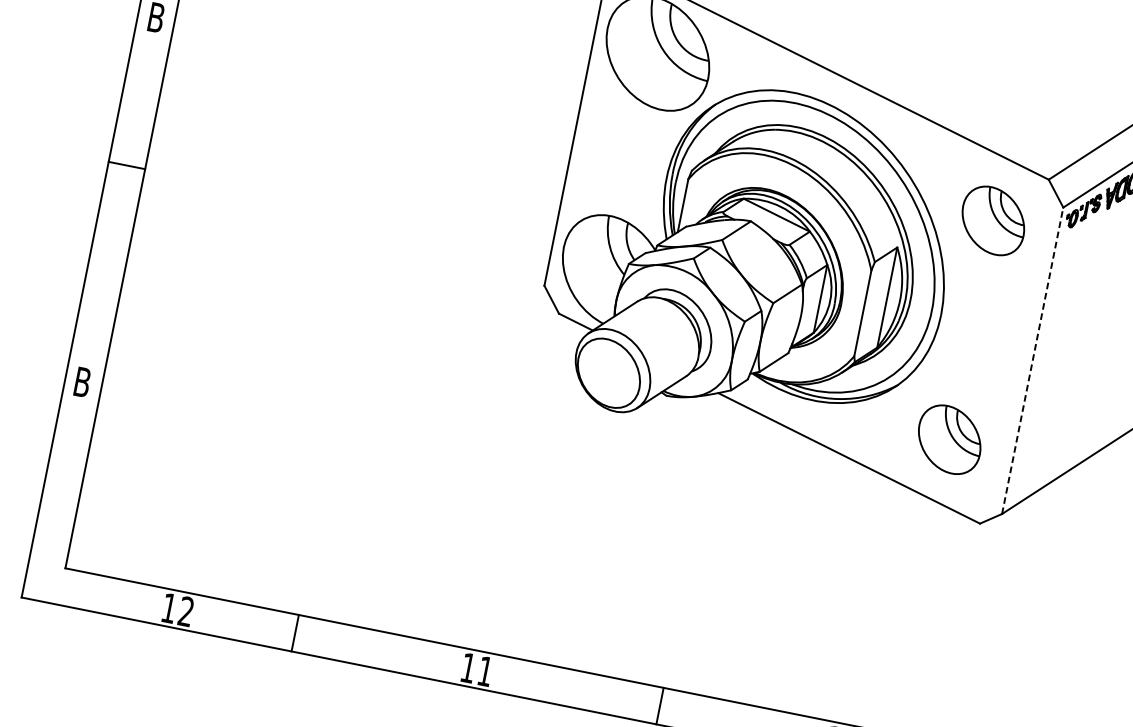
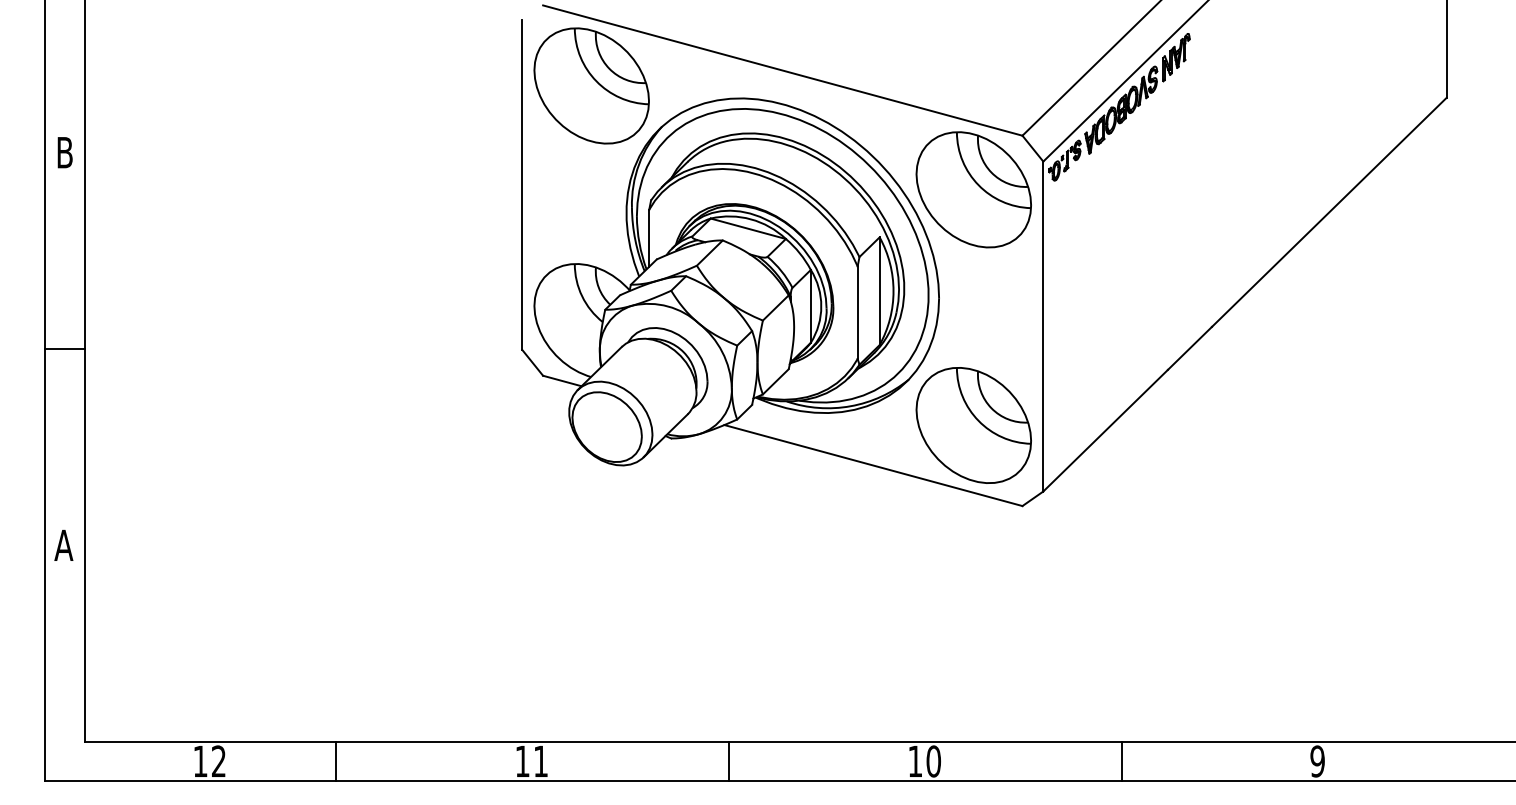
line: (126, 165) -> (64, 348), moved
part: (993, 220) -> (973, 189), size x1.67
line: (1032, 360) -> (1043, 326), dashed -> solid
text: (82, 381) -> (63, 544), B -> A
part: (949, 439) -> (973, 425), size x1.67

